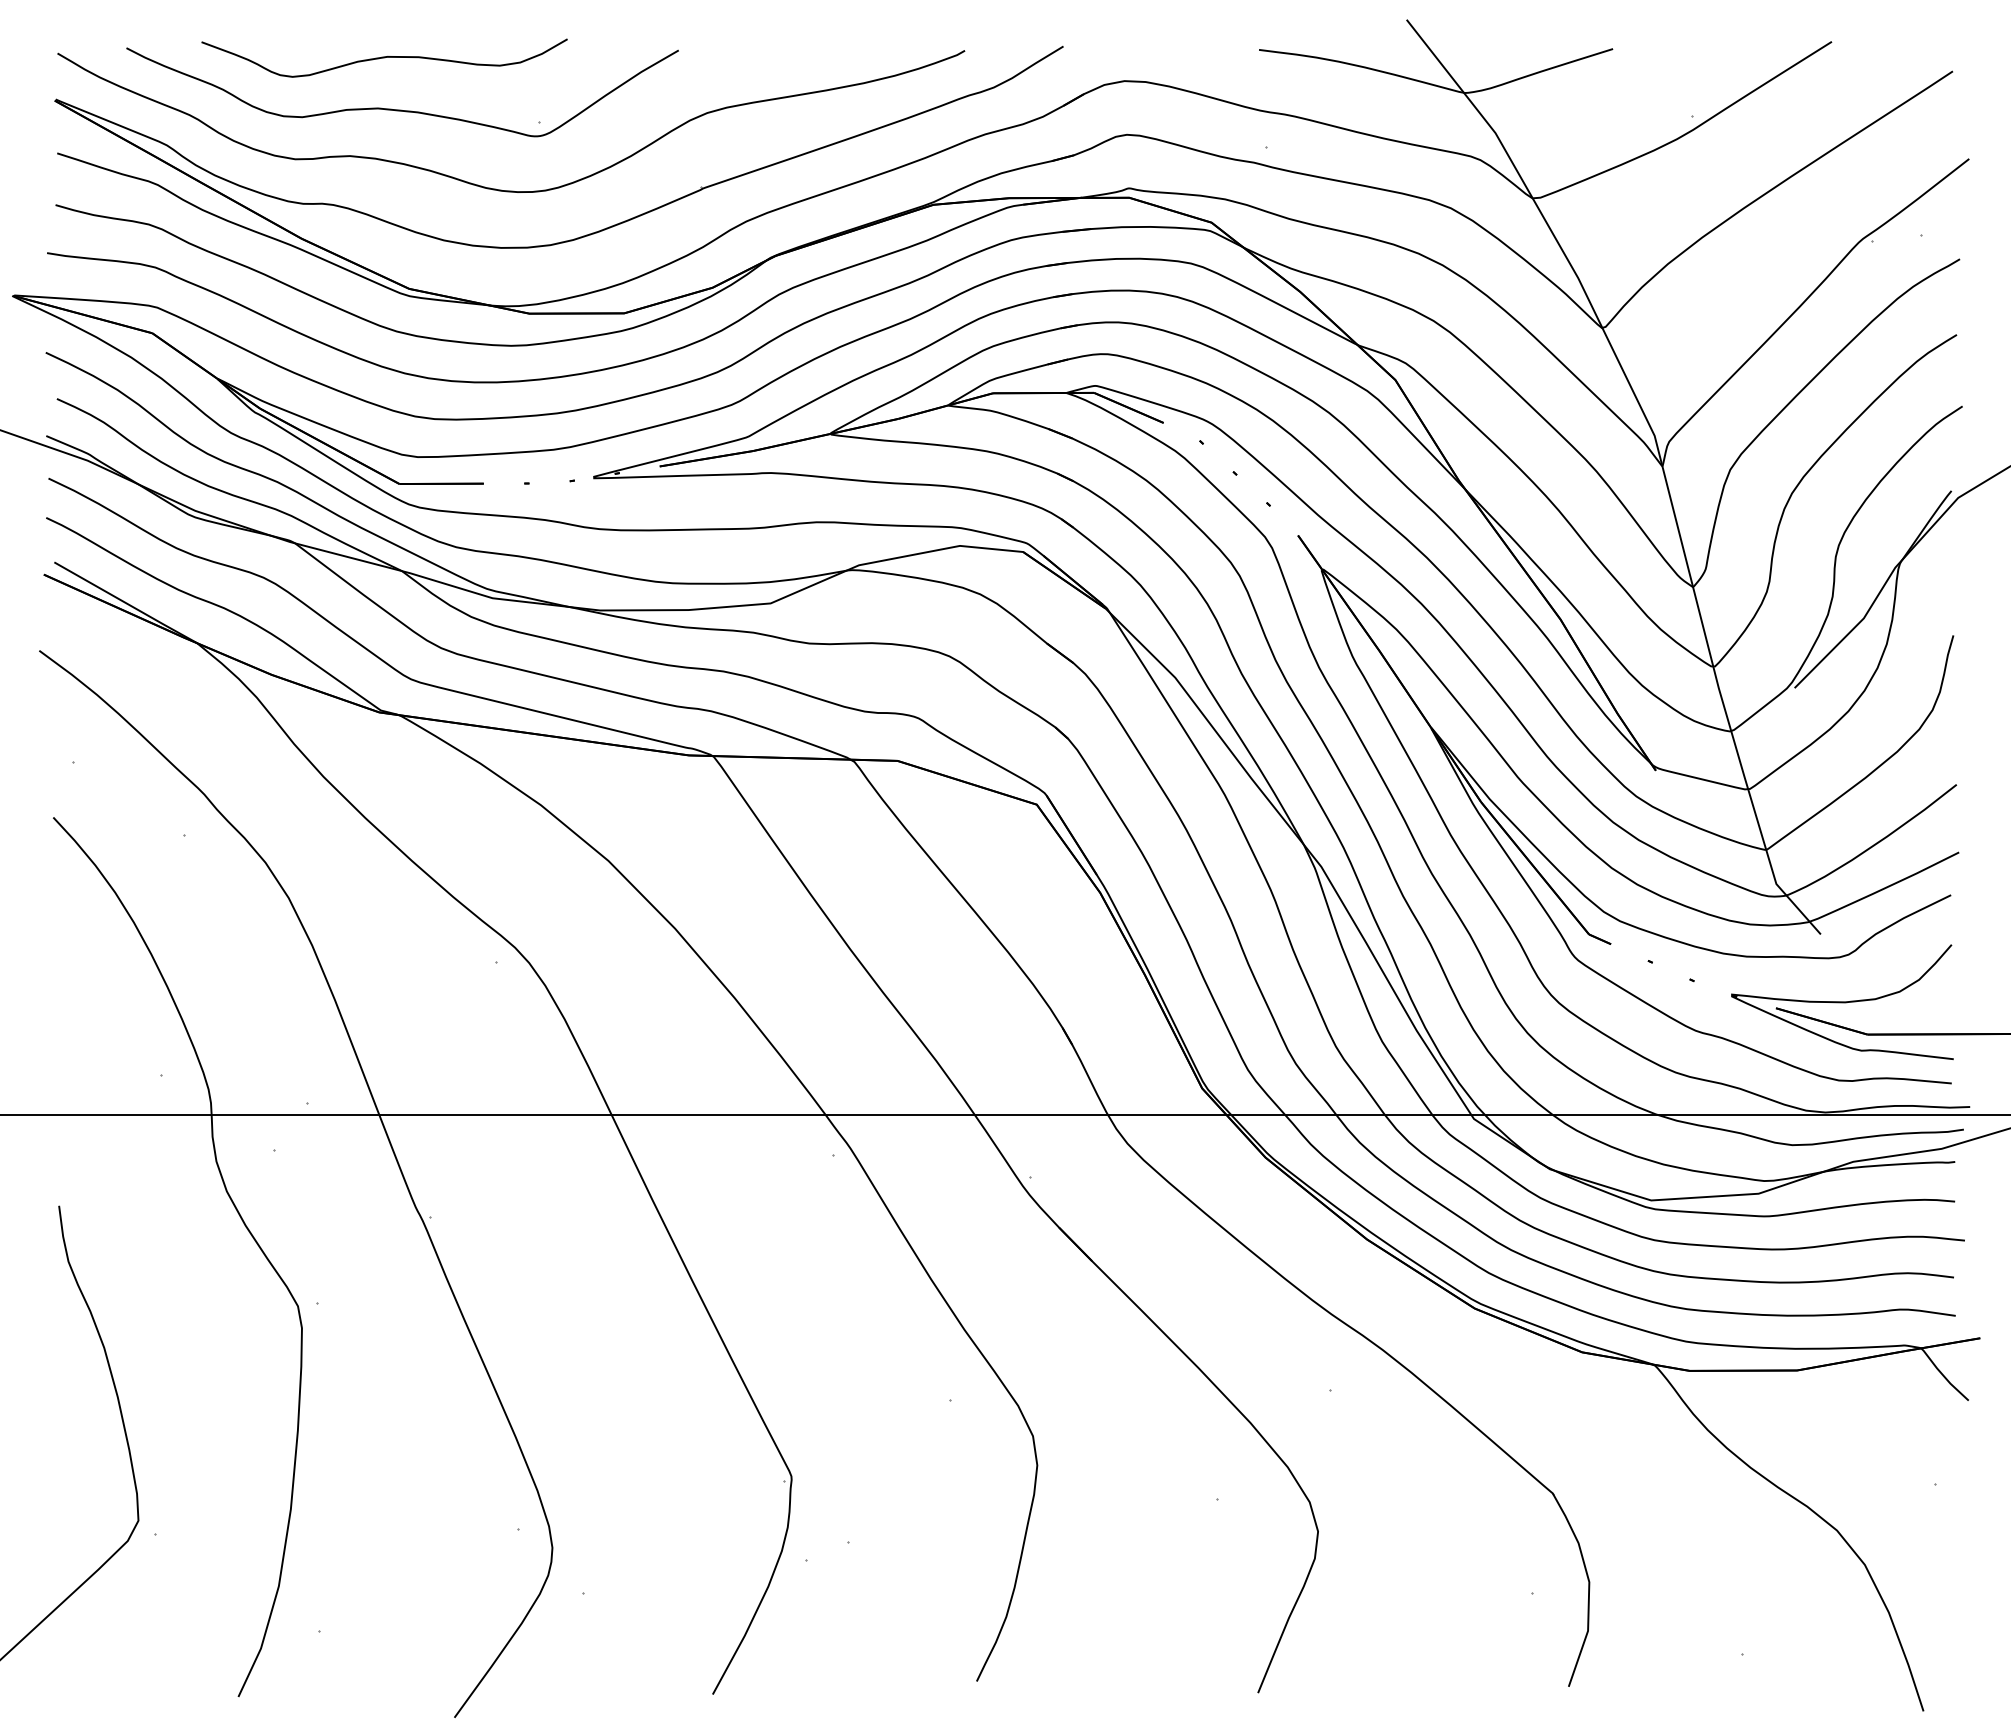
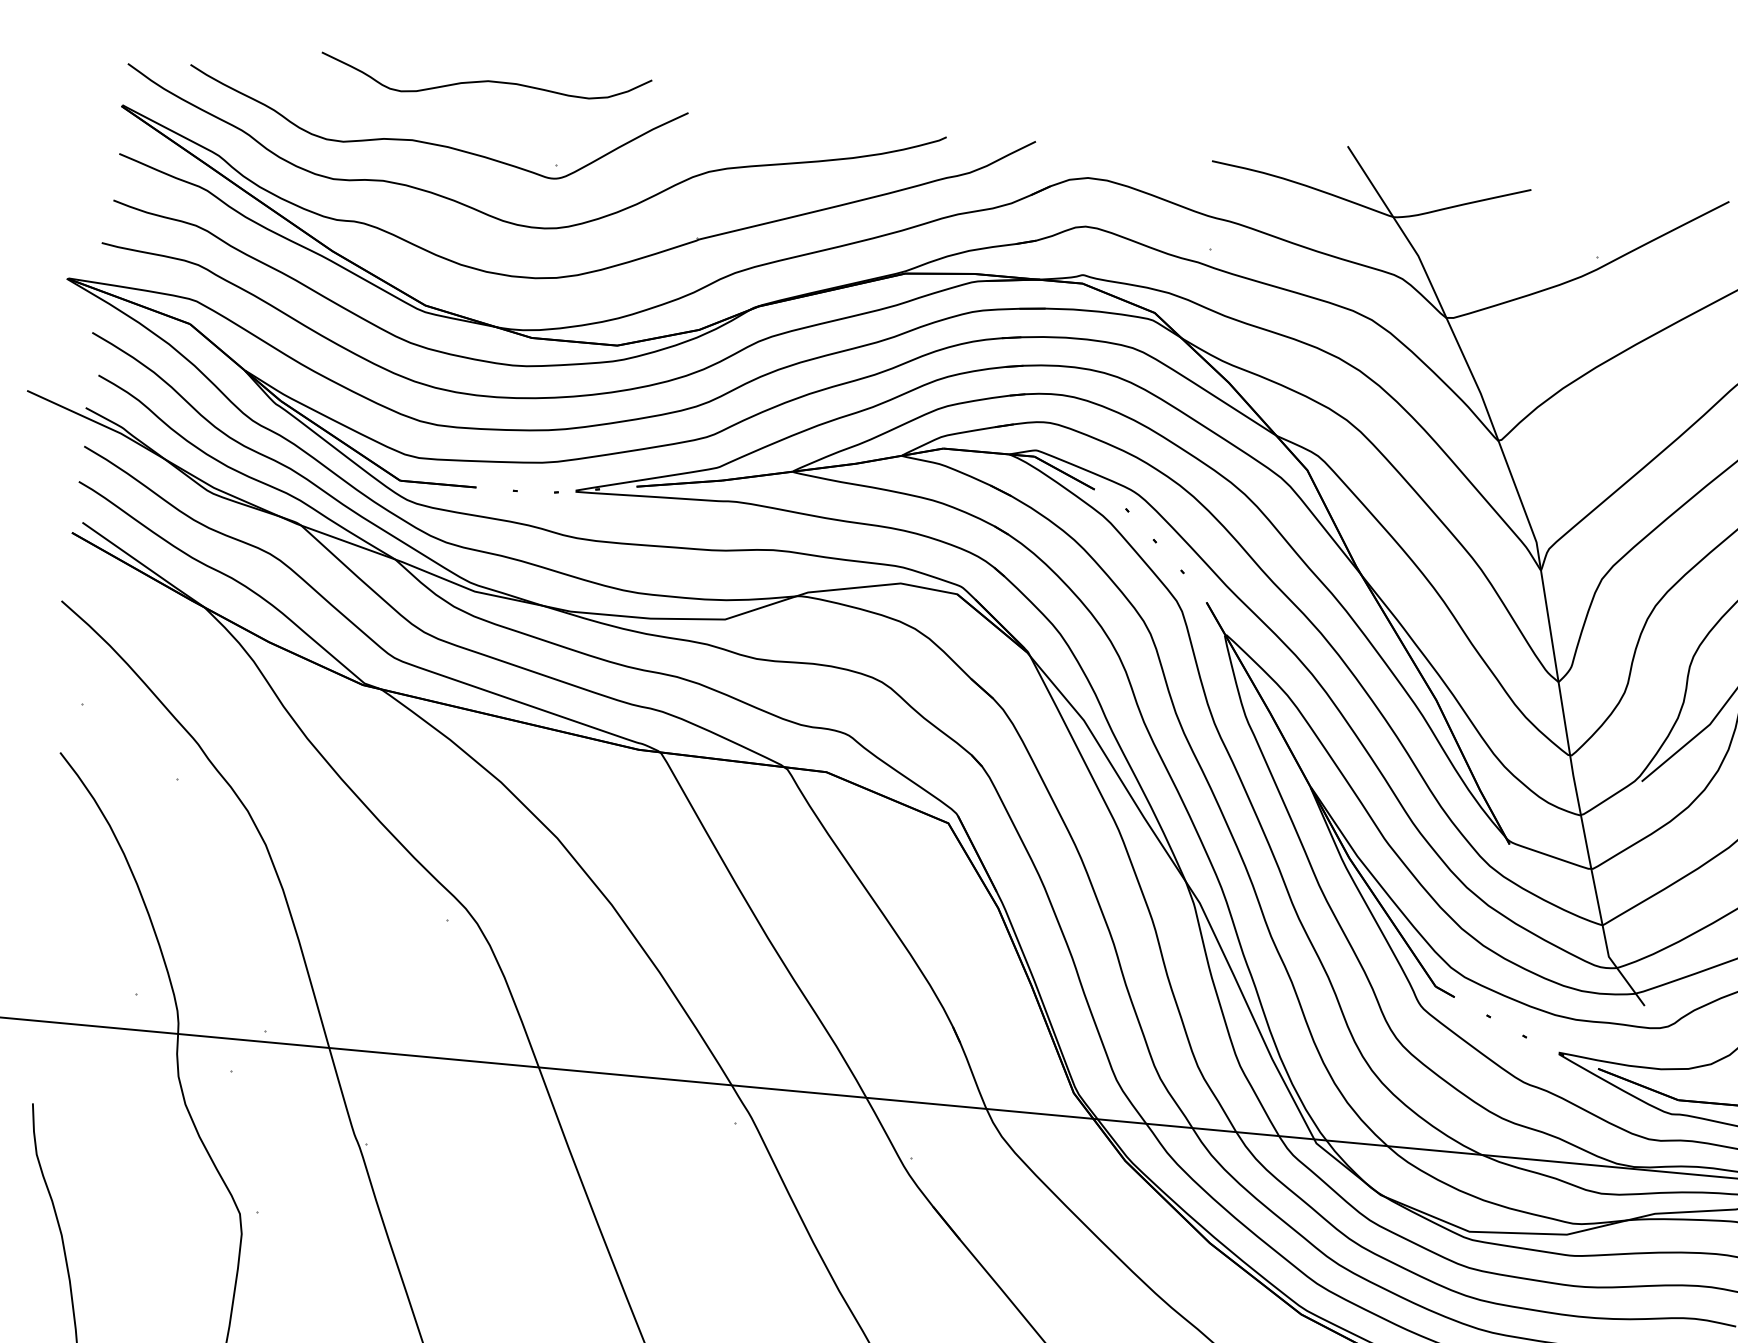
curve: (384, 57) -> (485, 81), moved

